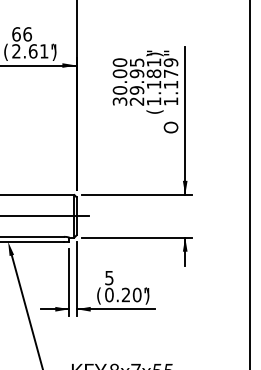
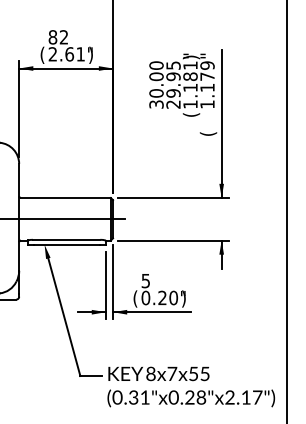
text: (22, 34) -> (58, 37), 66 -> 82
text: (172, 127) -> (208, 130), O -> (

